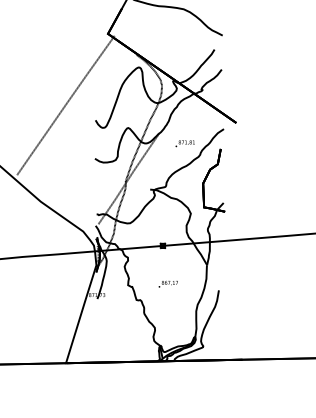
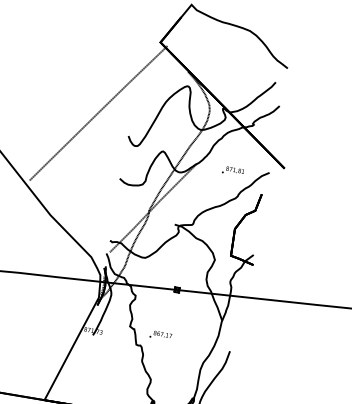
text: (184, 143) -> (232, 170), moved
text: (167, 283) -> (160, 334), moved

